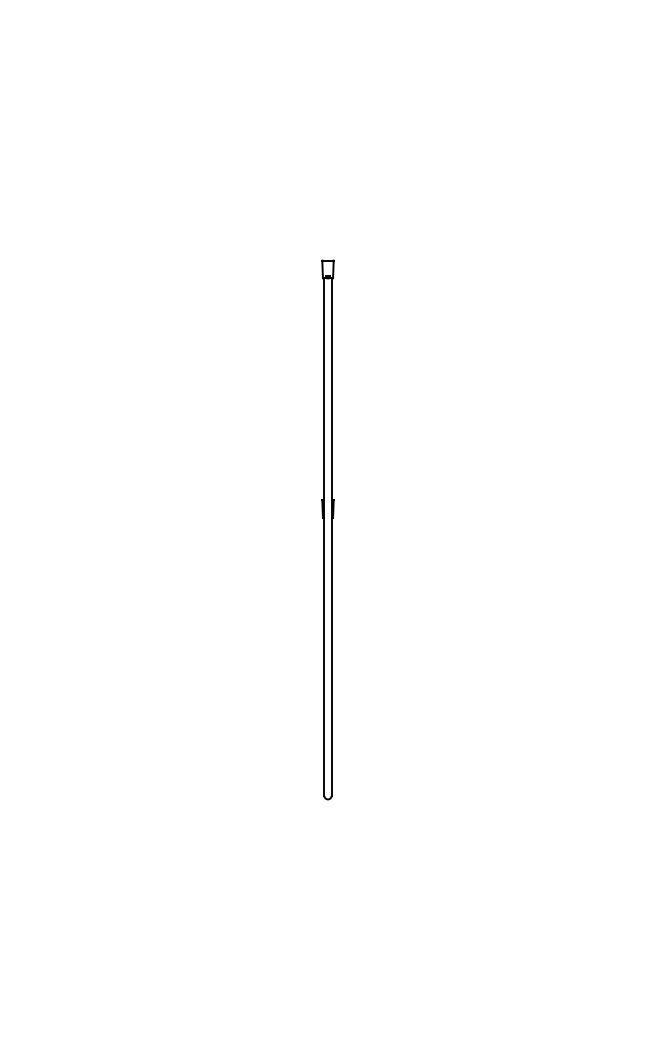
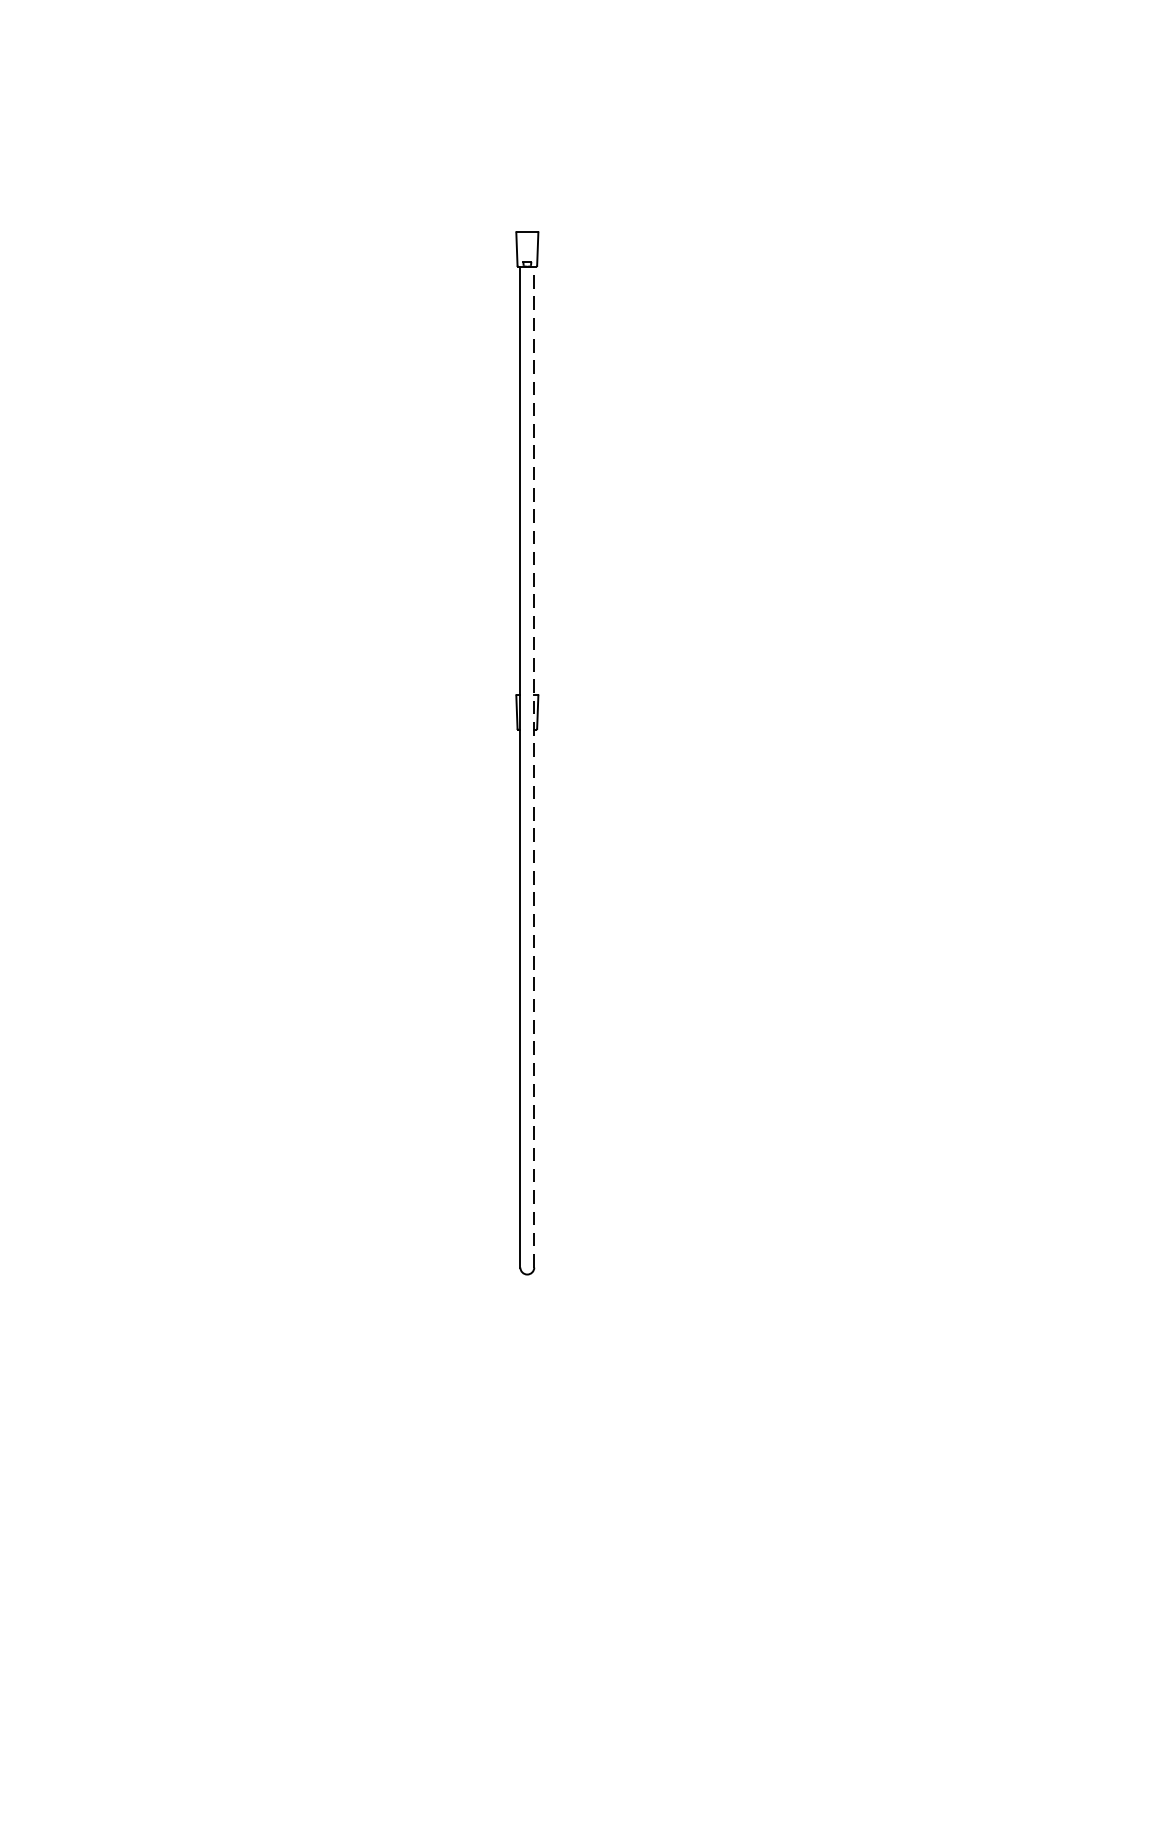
line: (331, 537) -> (534, 767), solid -> dashed

